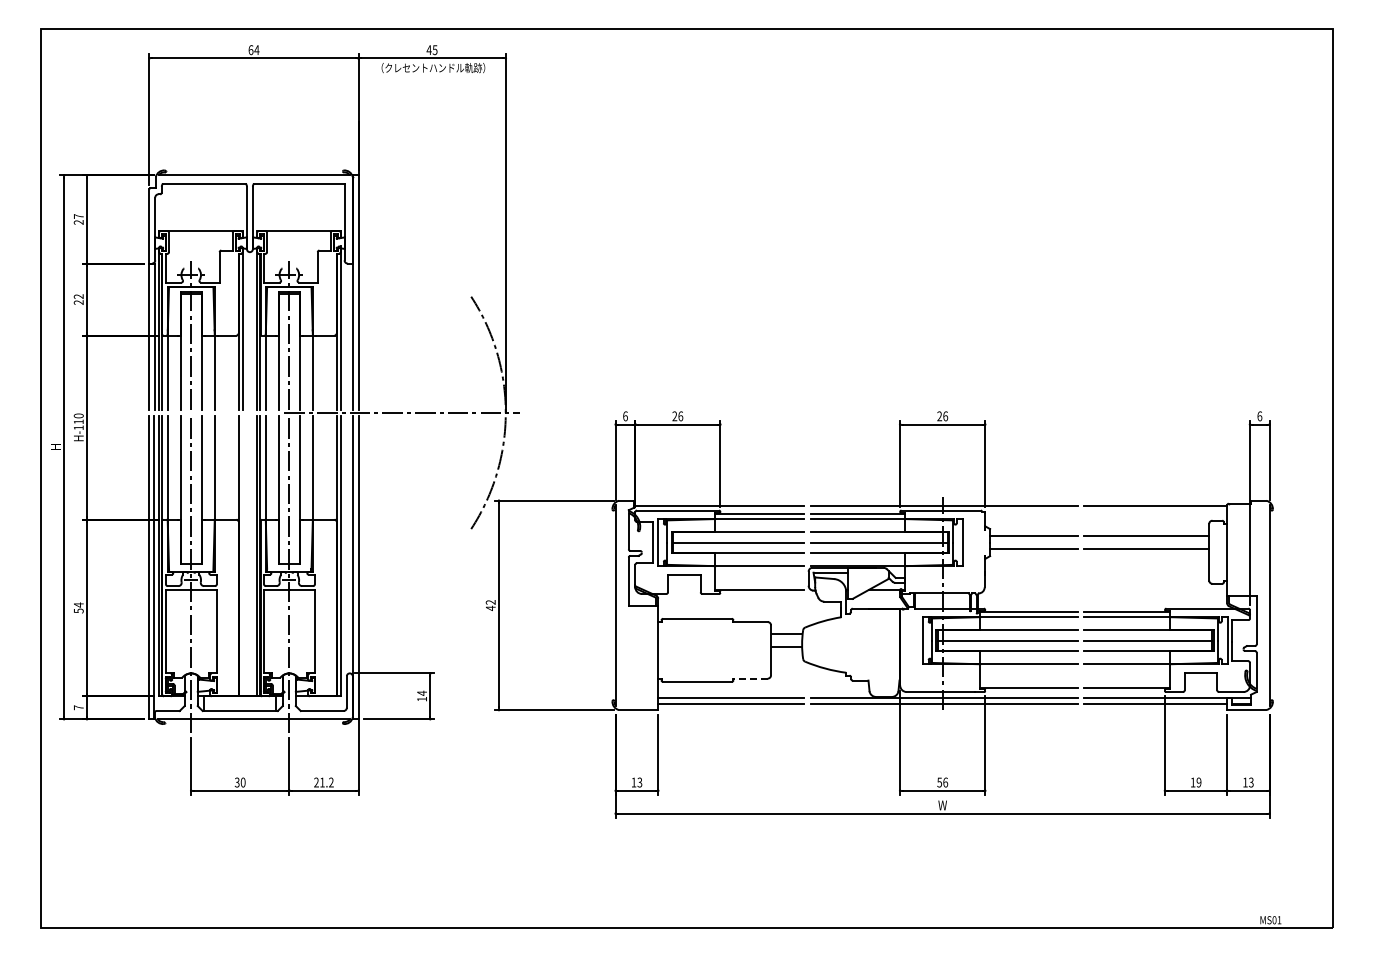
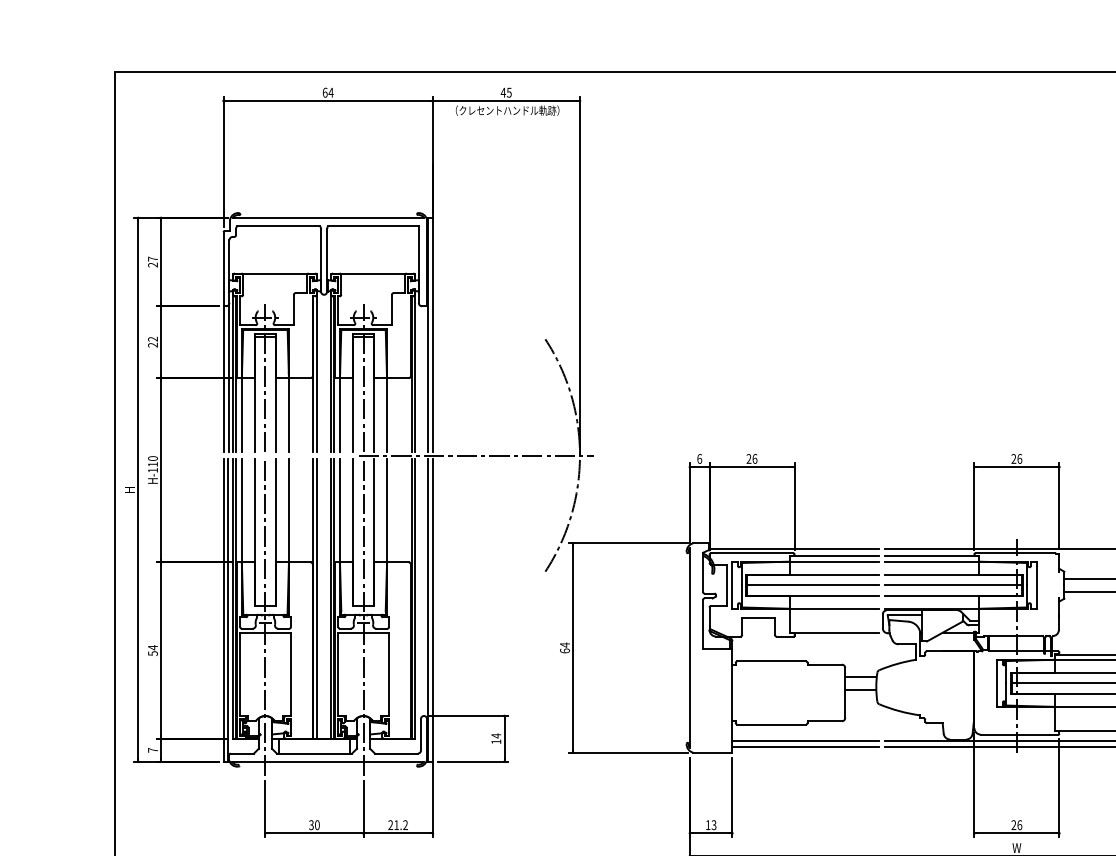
line: (242, 556) -> (316, 599), added
text: (490, 605) -> (564, 648), 42 -> 64
line: (750, 678) -> (824, 721), dashed -> solid
text: (939, 782) -> (1013, 825), 56 -> 26

